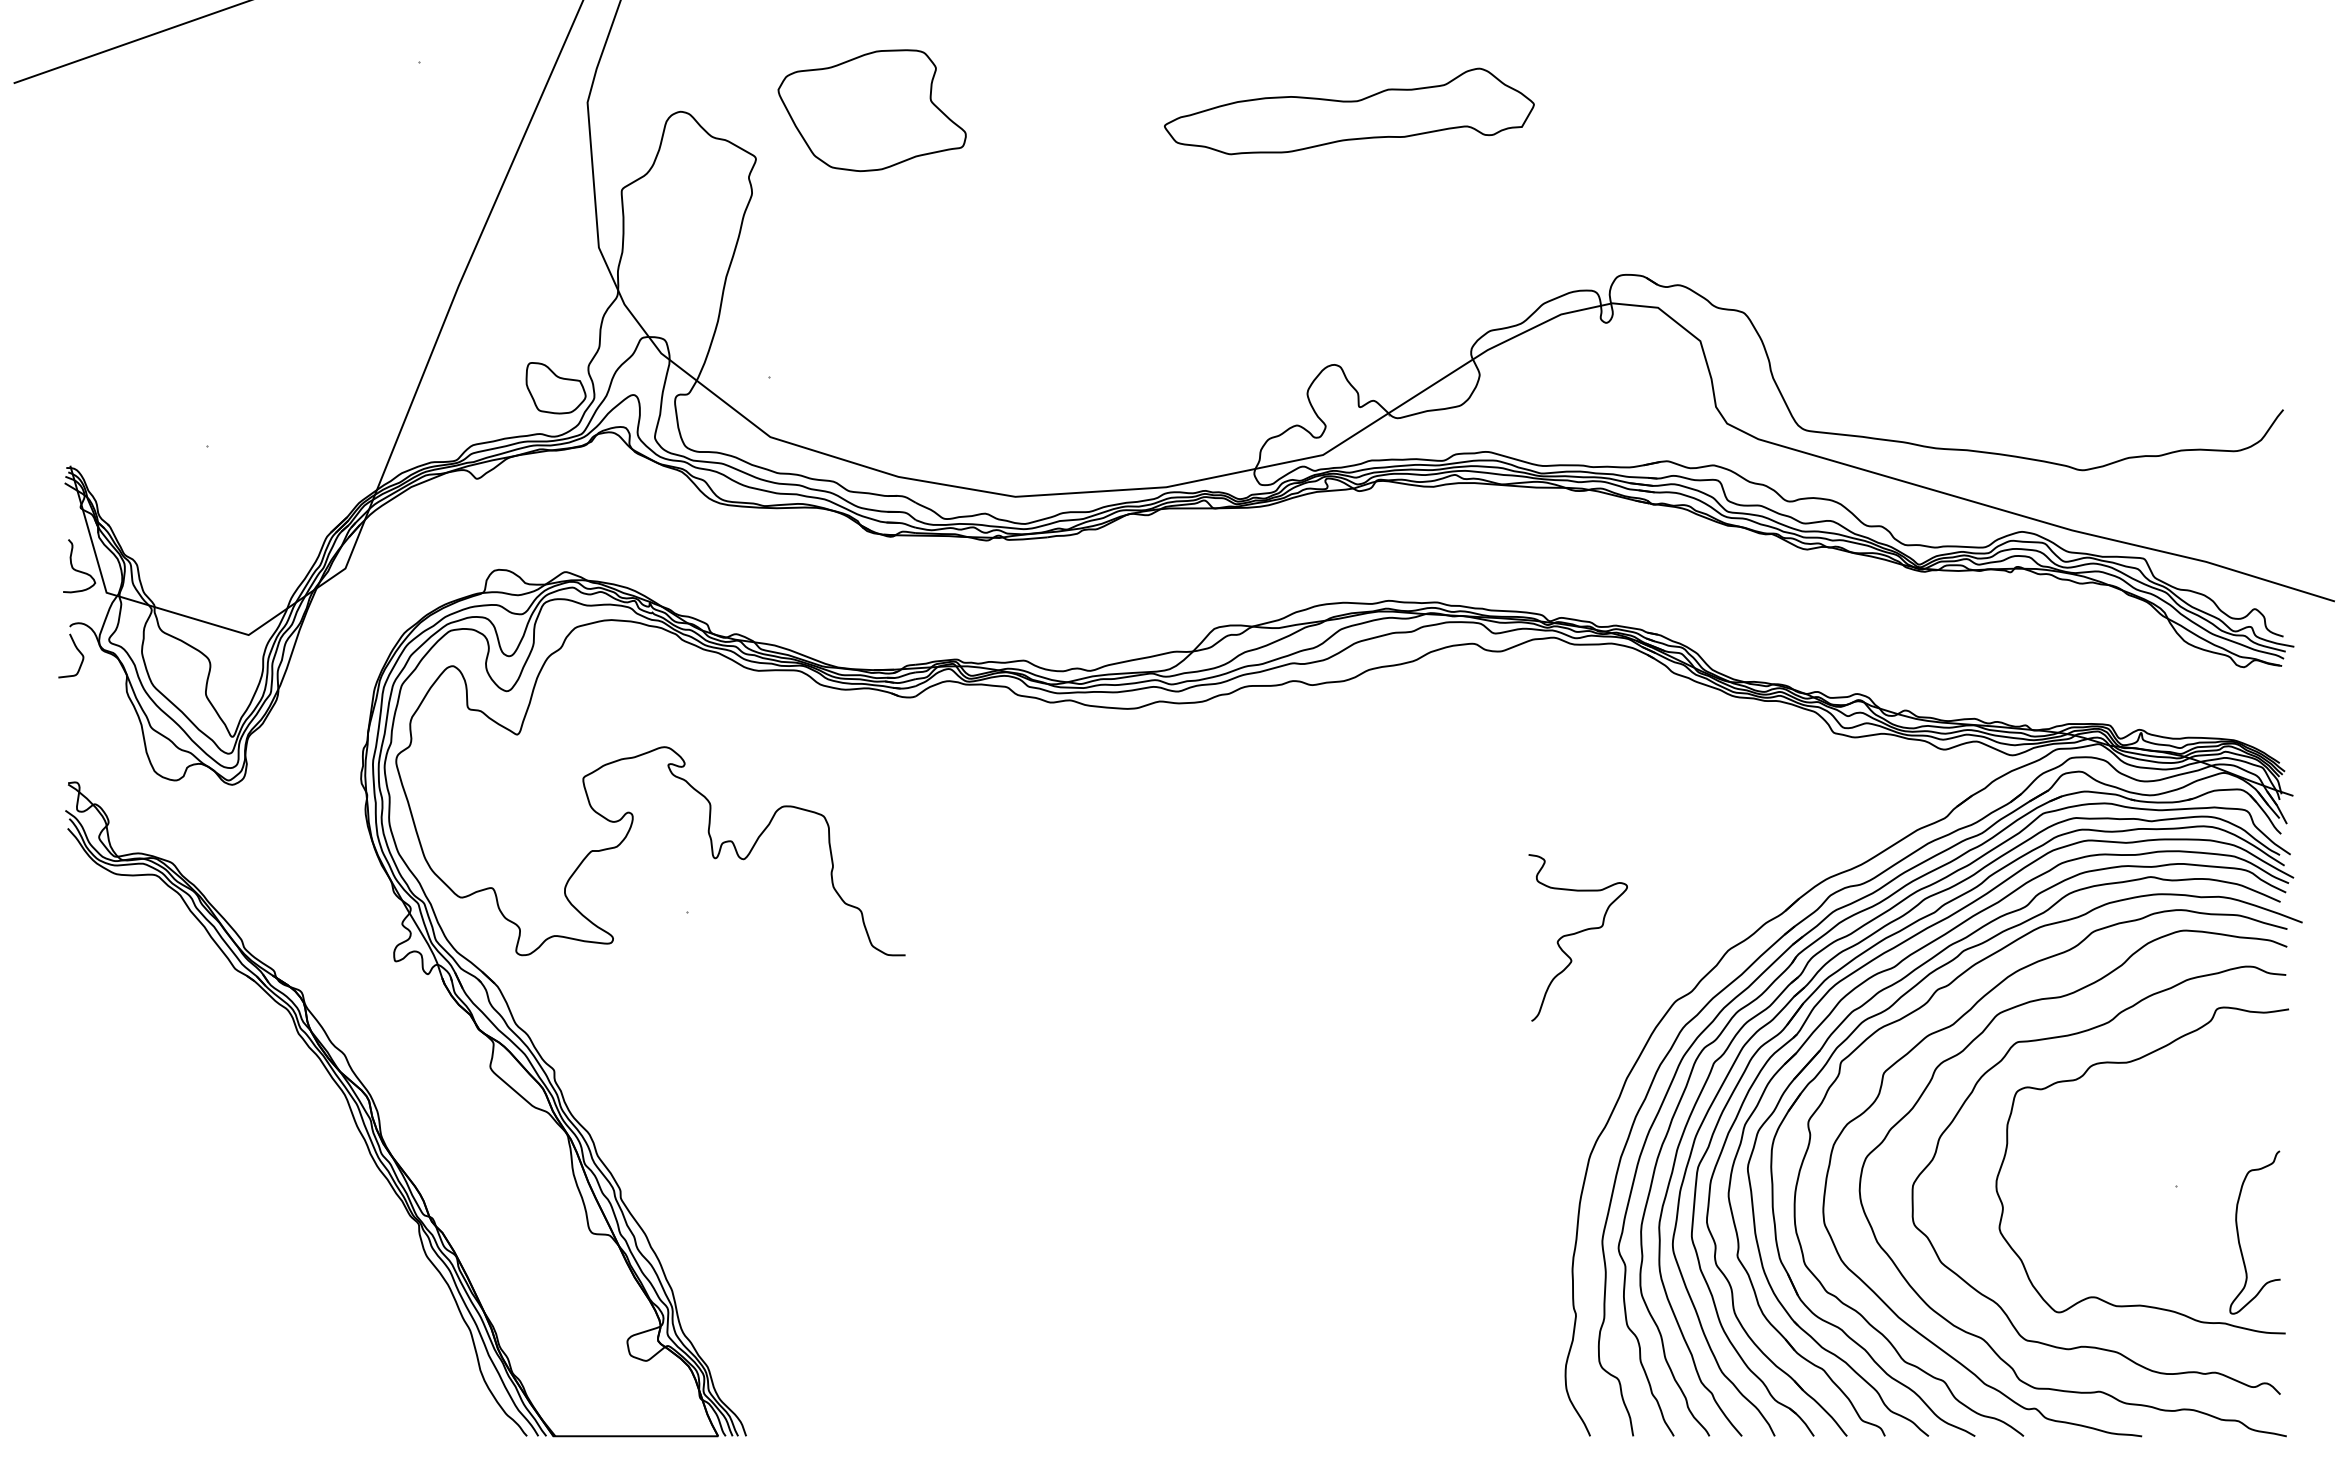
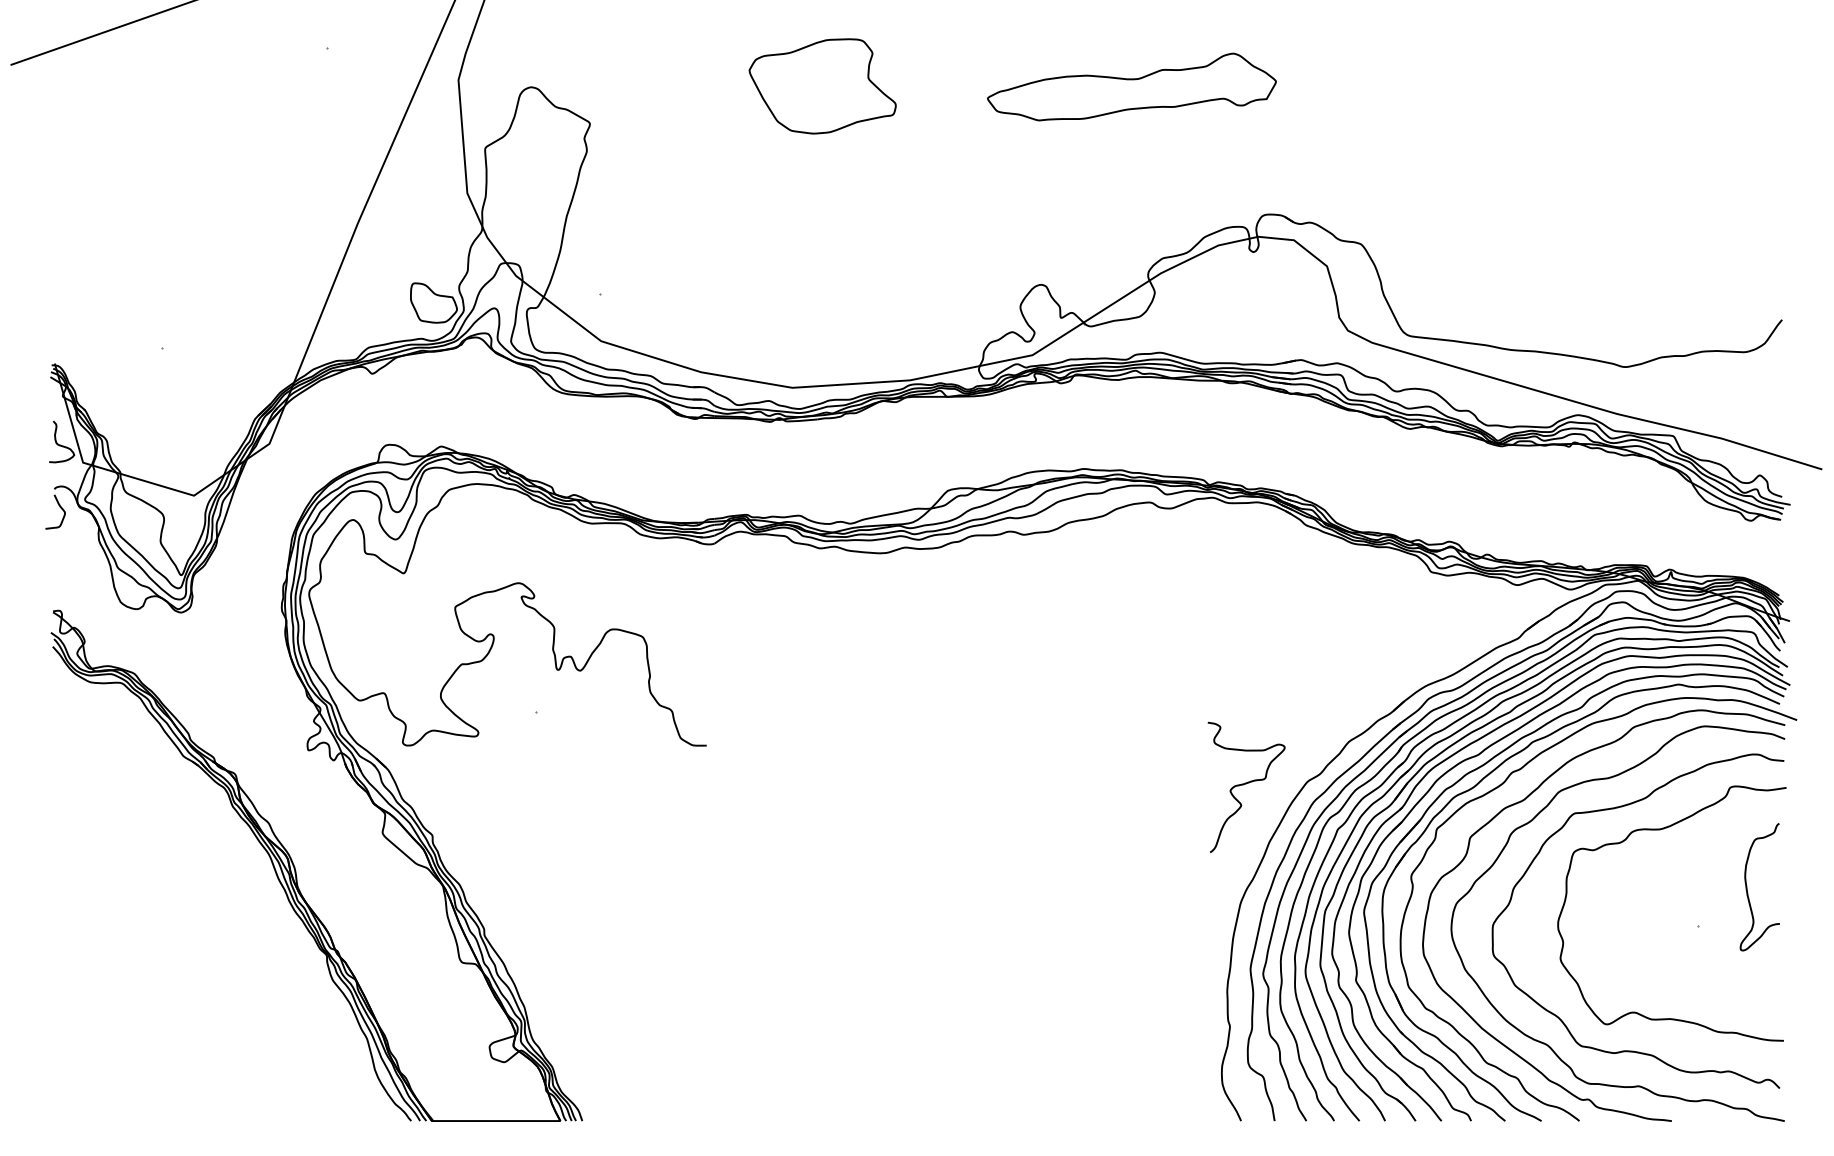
part: (871, 110) -> (822, 86), moved
part: (1349, 111) -> (1132, 87), moved
curve: (1575, 934) -> (1244, 784), moved
curve: (2239, 1236) -> (1747, 890), moved

